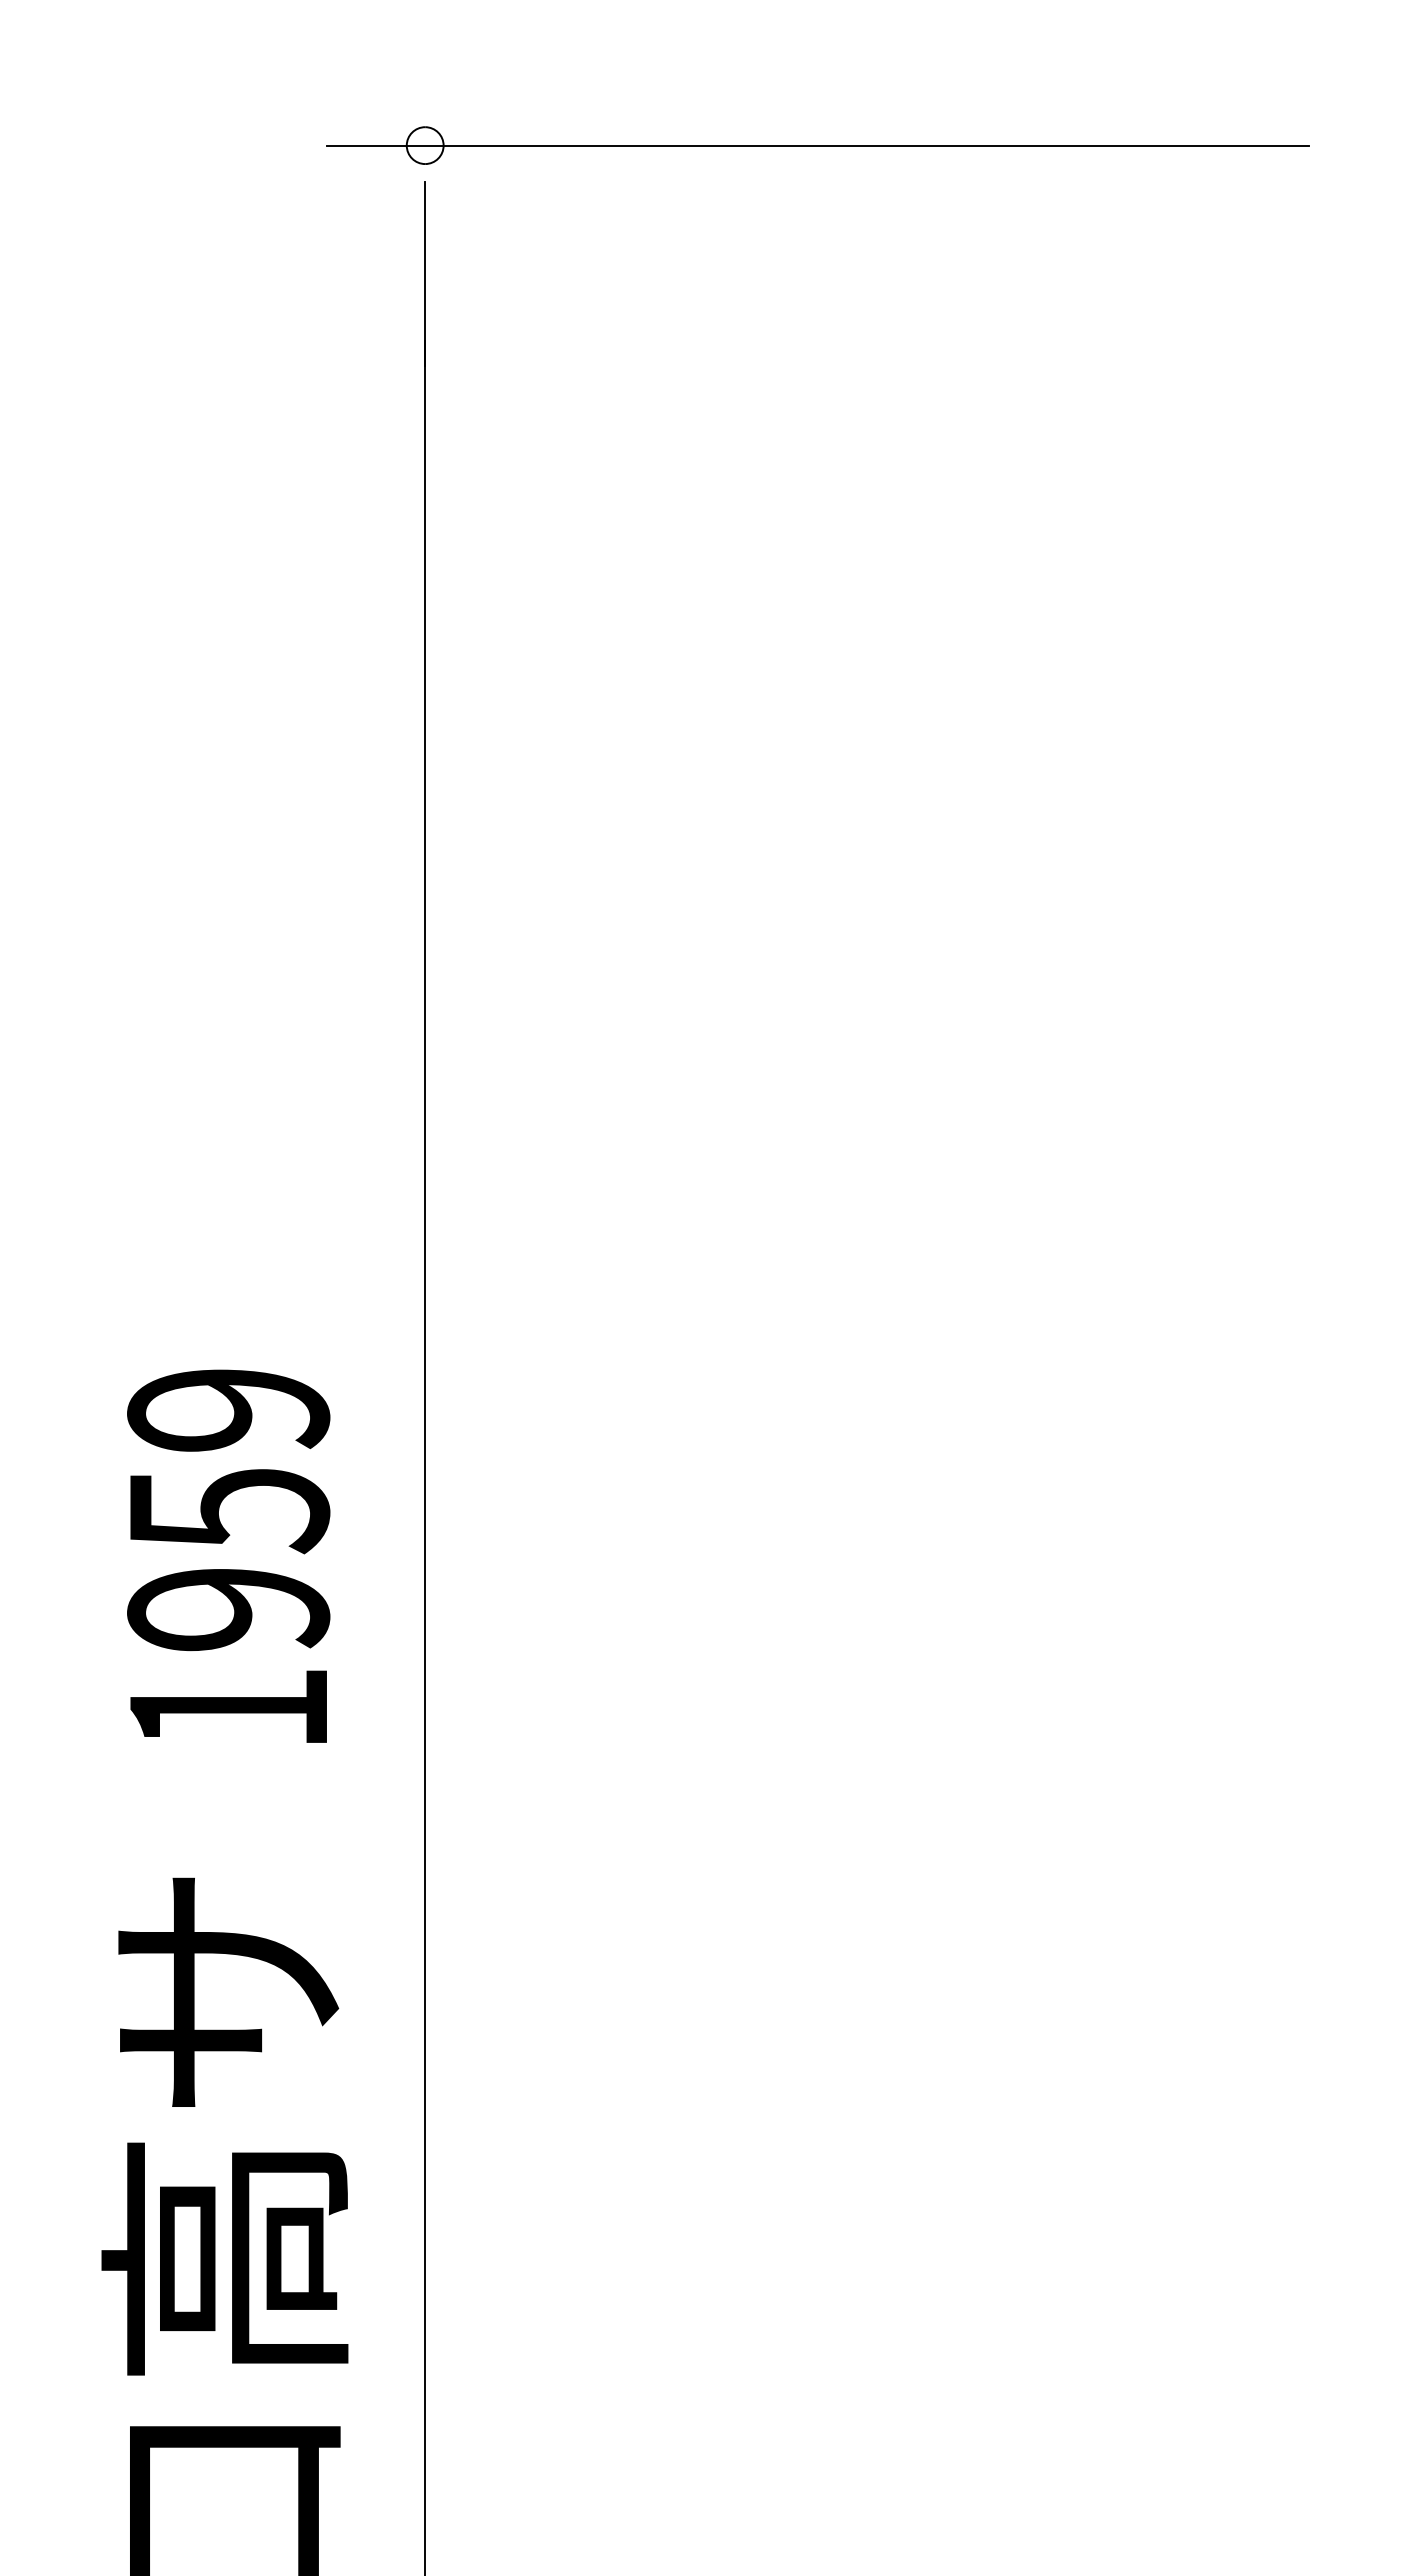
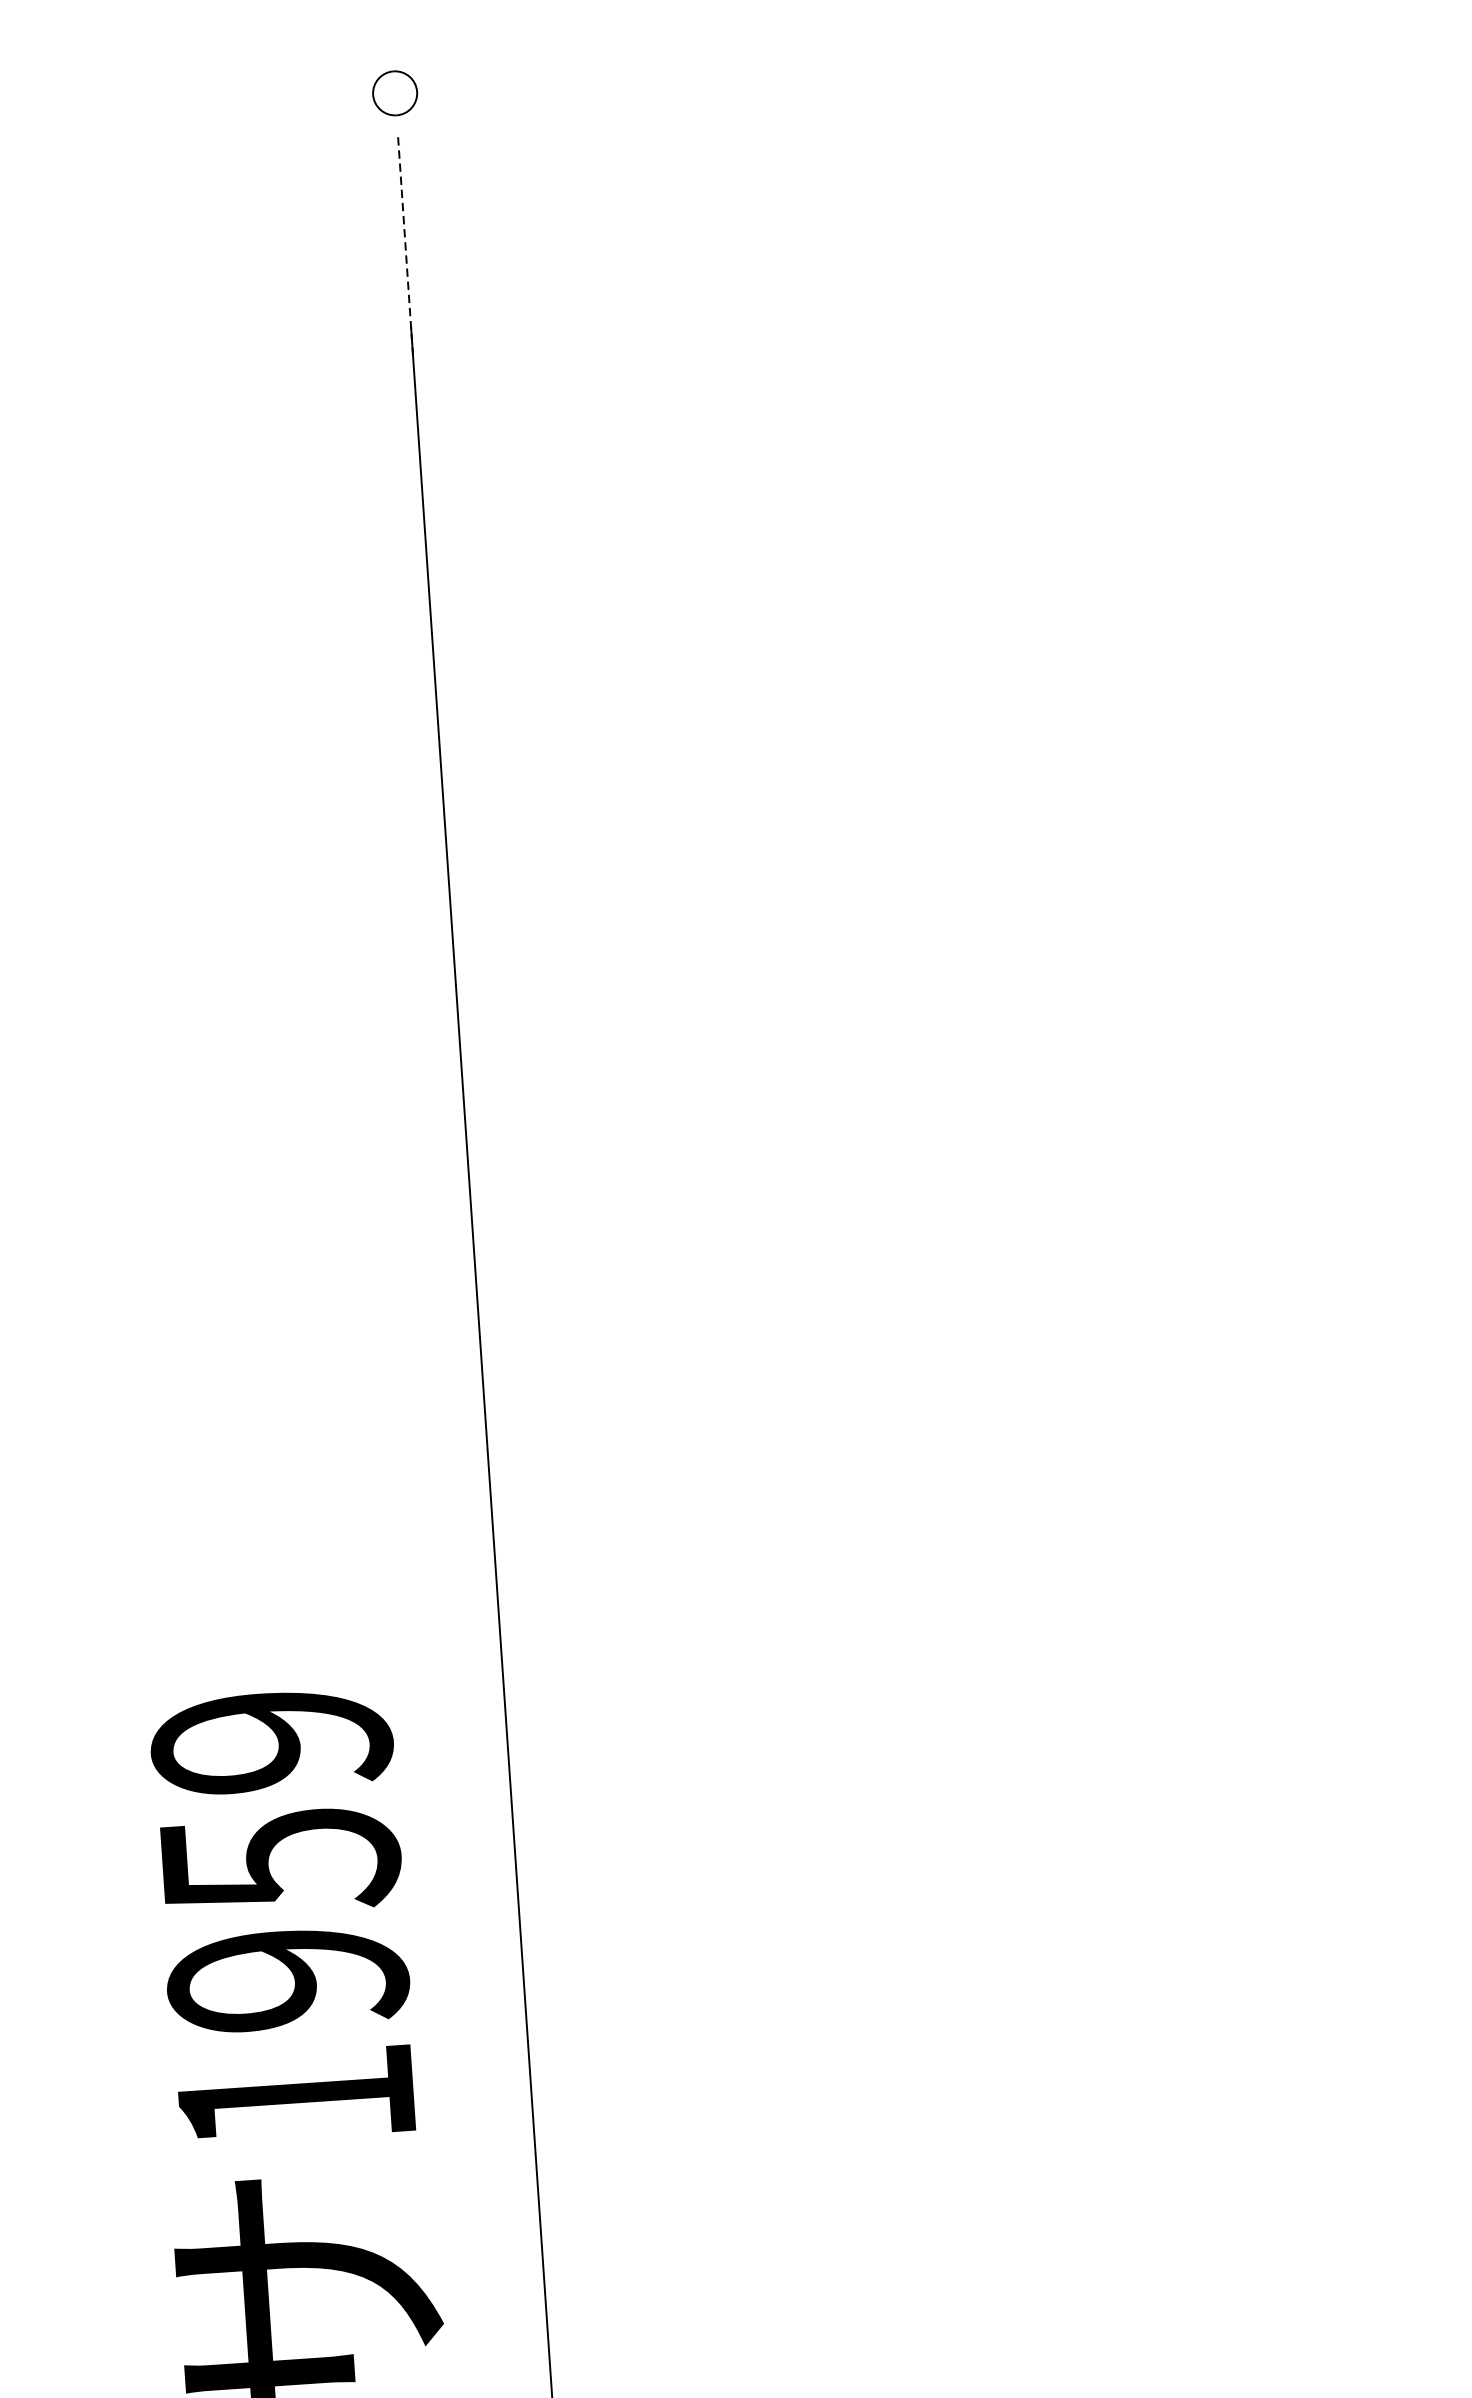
line: (817, 145) -> (863, 61), removed
line: (425, 274) -> (405, 247), solid -> dashed
text: (228, 1555) -> (283, 1914), moved

